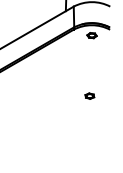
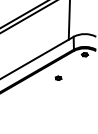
part: (89, 94) -> (58, 77), moved

